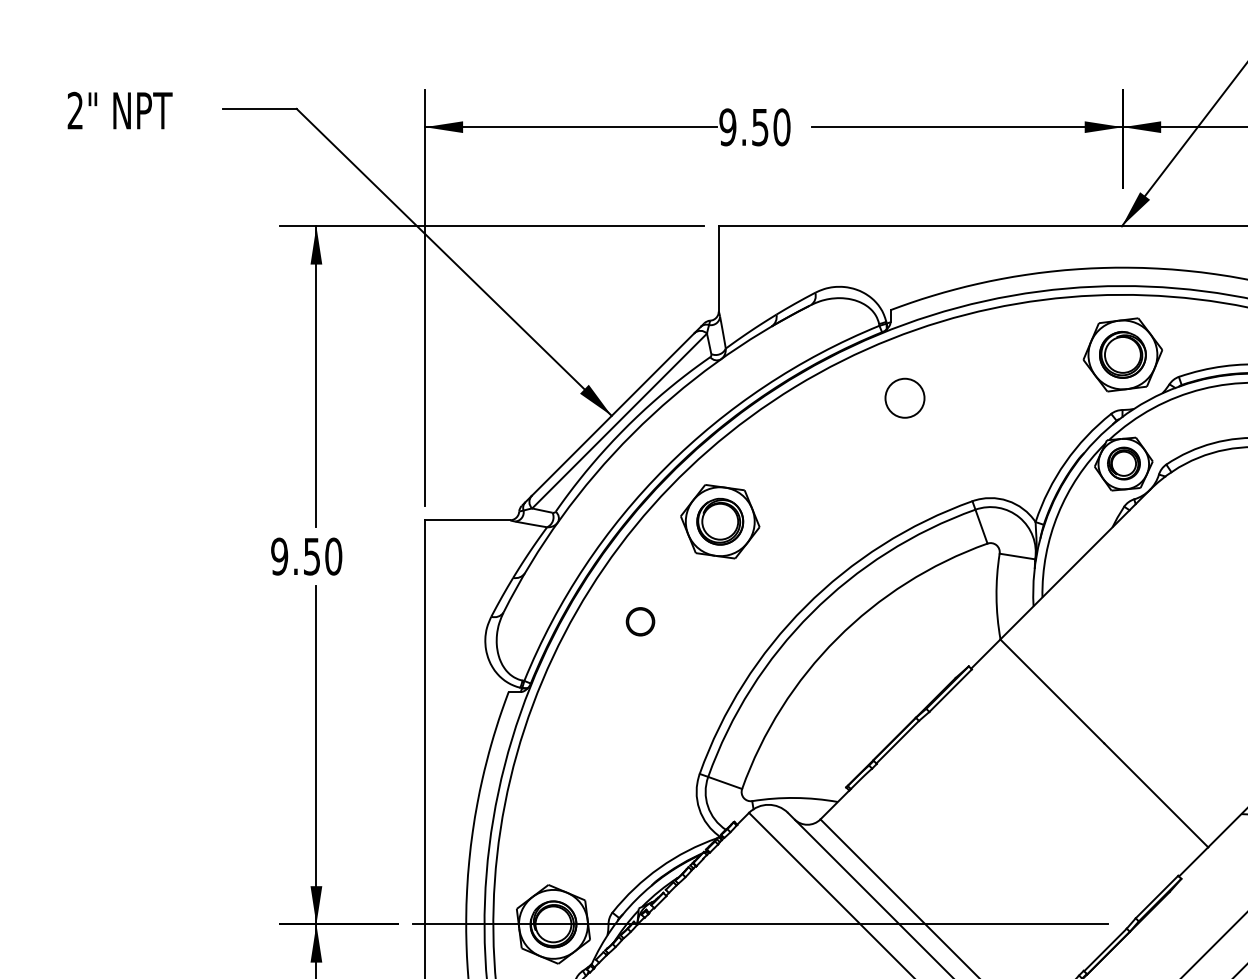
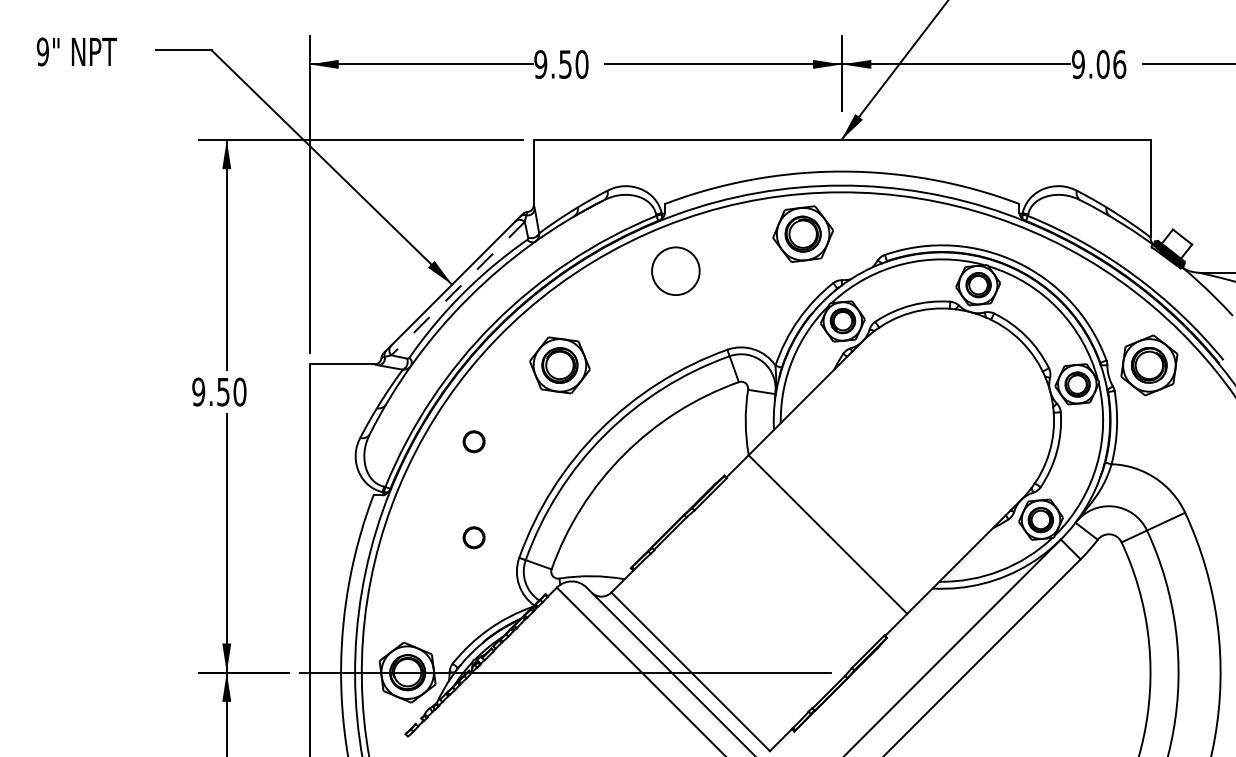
text: (74, 110) -> (42, 51), 2" -> 9"
part: (1122, 354) -> (802, 233), moved
circle: (904, 398) -> (675, 271), size x1.6
line: (618, 420) -> (457, 288), solid -> dashed
part: (719, 521) -> (559, 365), moved
circle: (639, 747) -> (473, 537), added

